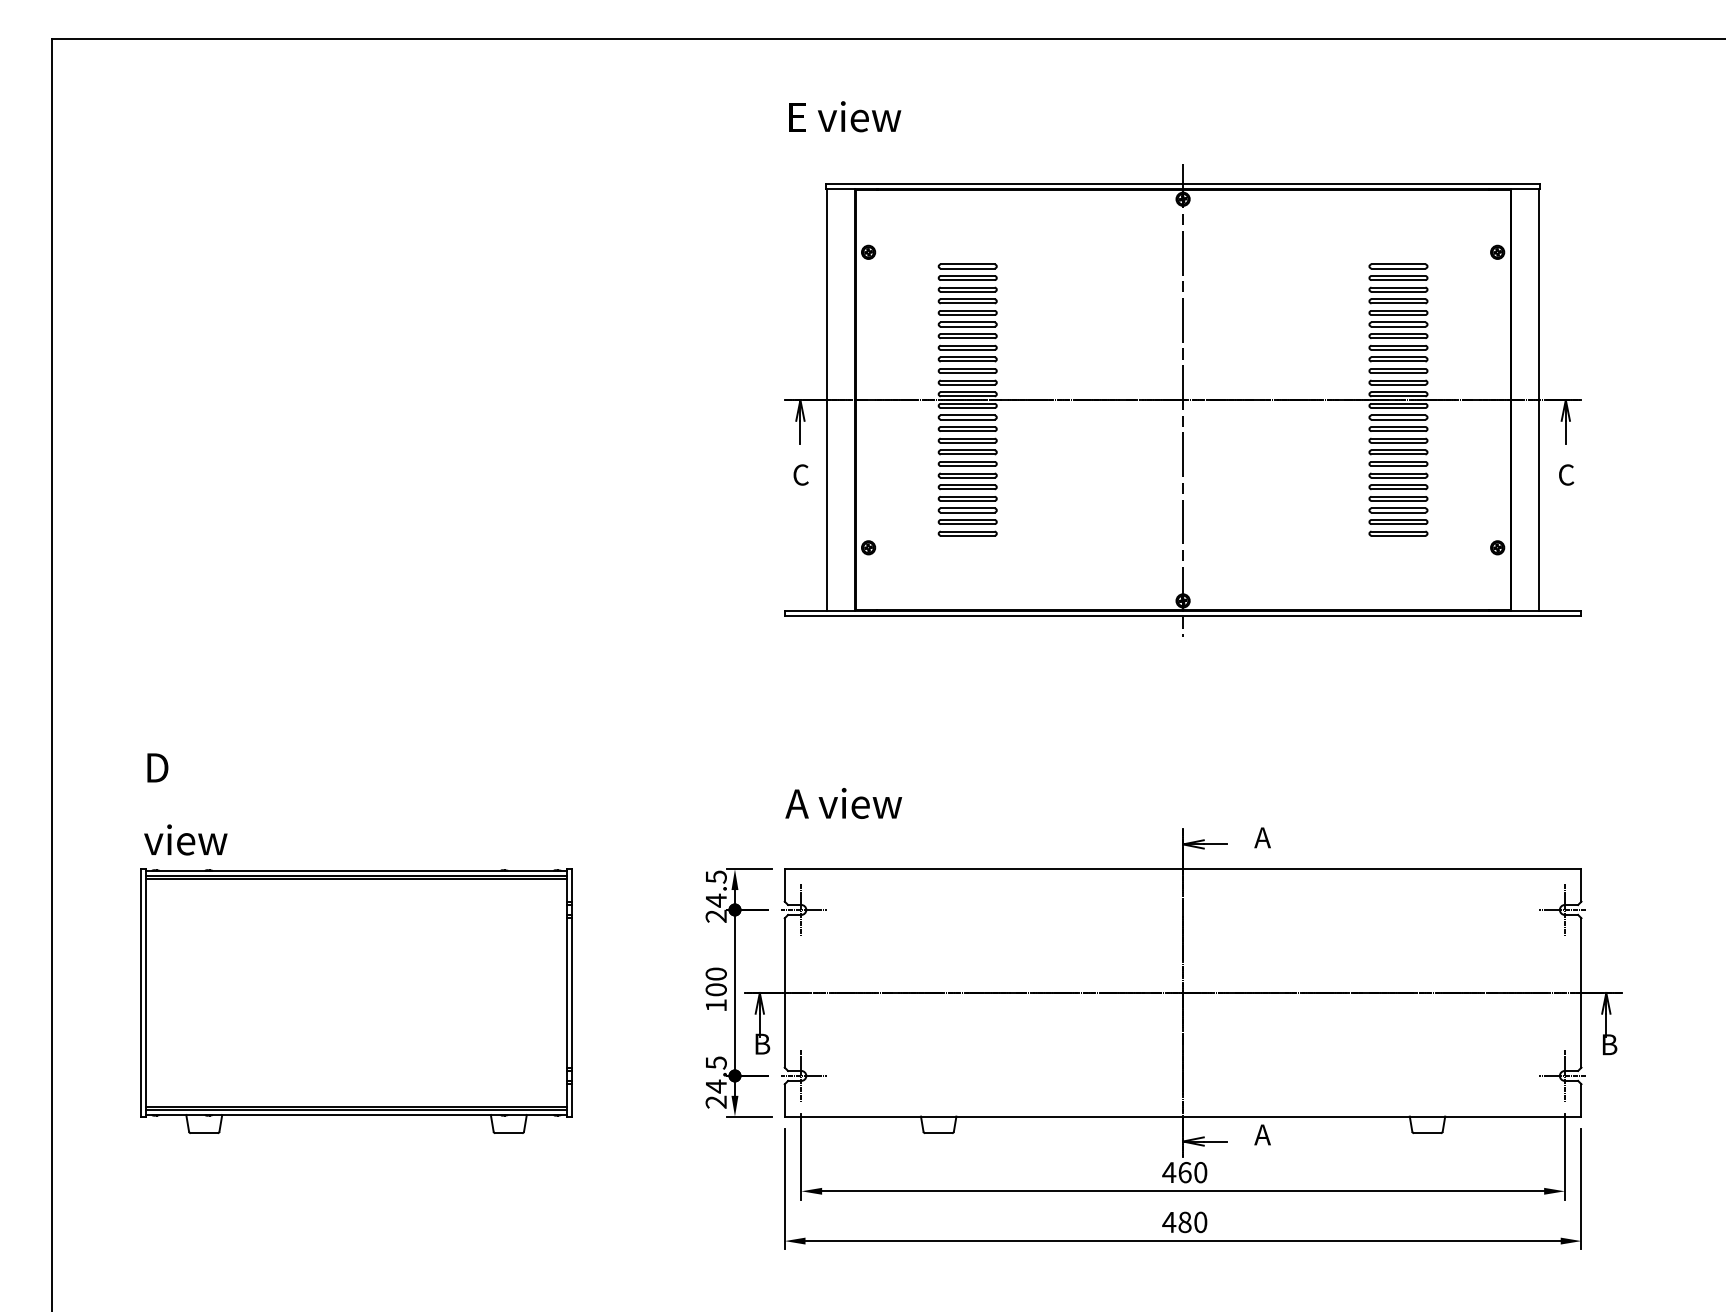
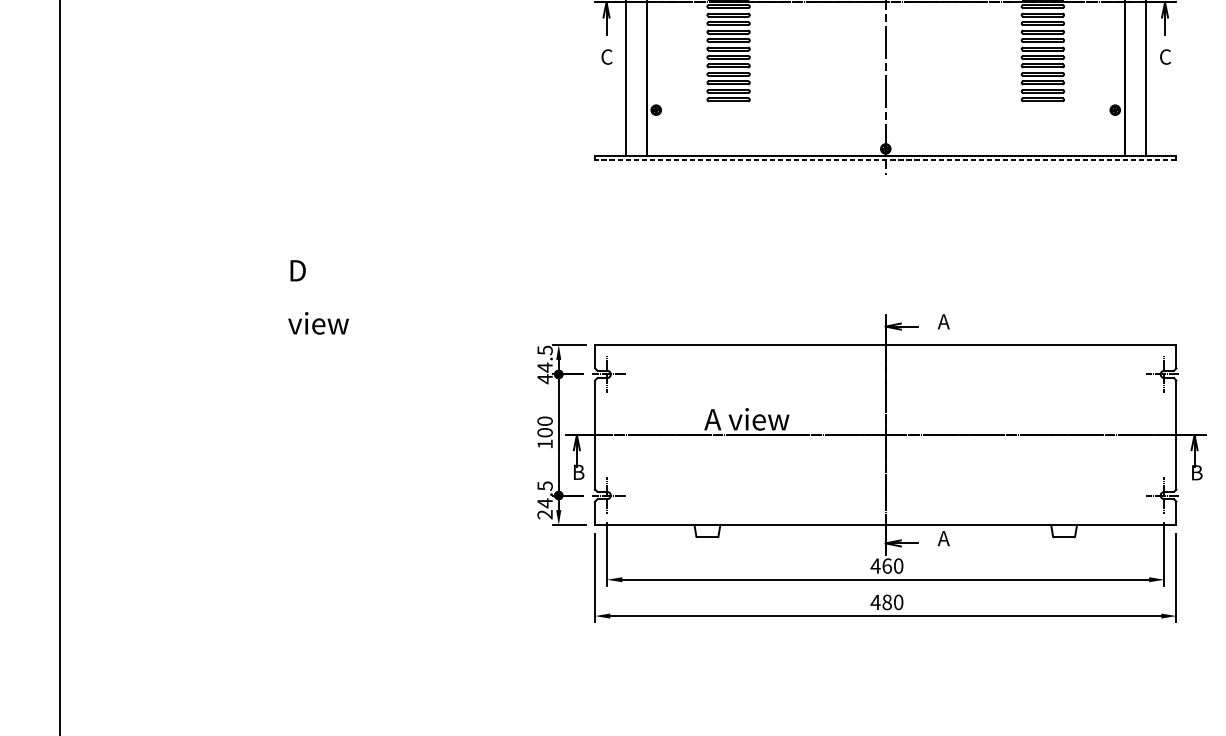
line: (1182, 615) -> (885, 159), solid -> dashed
text: (843, 803) -> (746, 419), moved
text: (185, 804) -> (318, 297), moved
text: (715, 916) -> (544, 379), 24.5 -> 44.5
part: (356, 1000) -> (282, 440), removed

